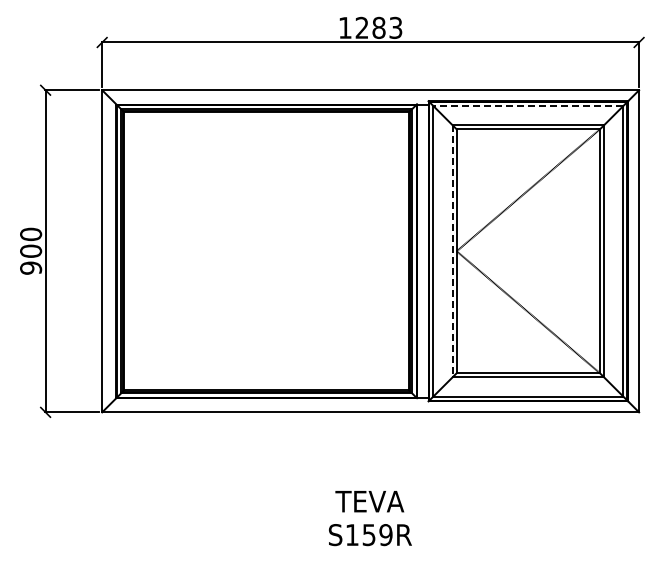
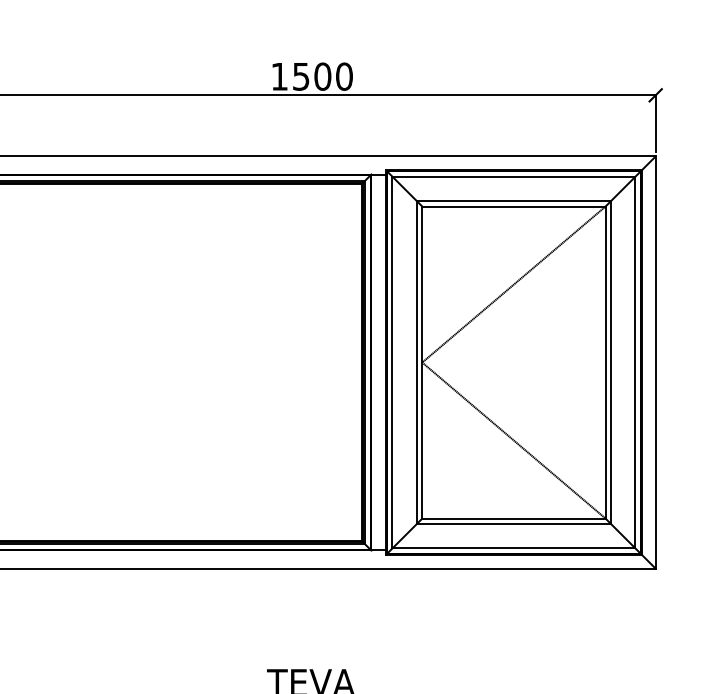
text: (378, 27) -> (322, 76), 1283 -> 1500
line: (528, 106) -> (514, 177), dashed -> solid
line: (452, 251) -> (416, 362), dashed -> solid

